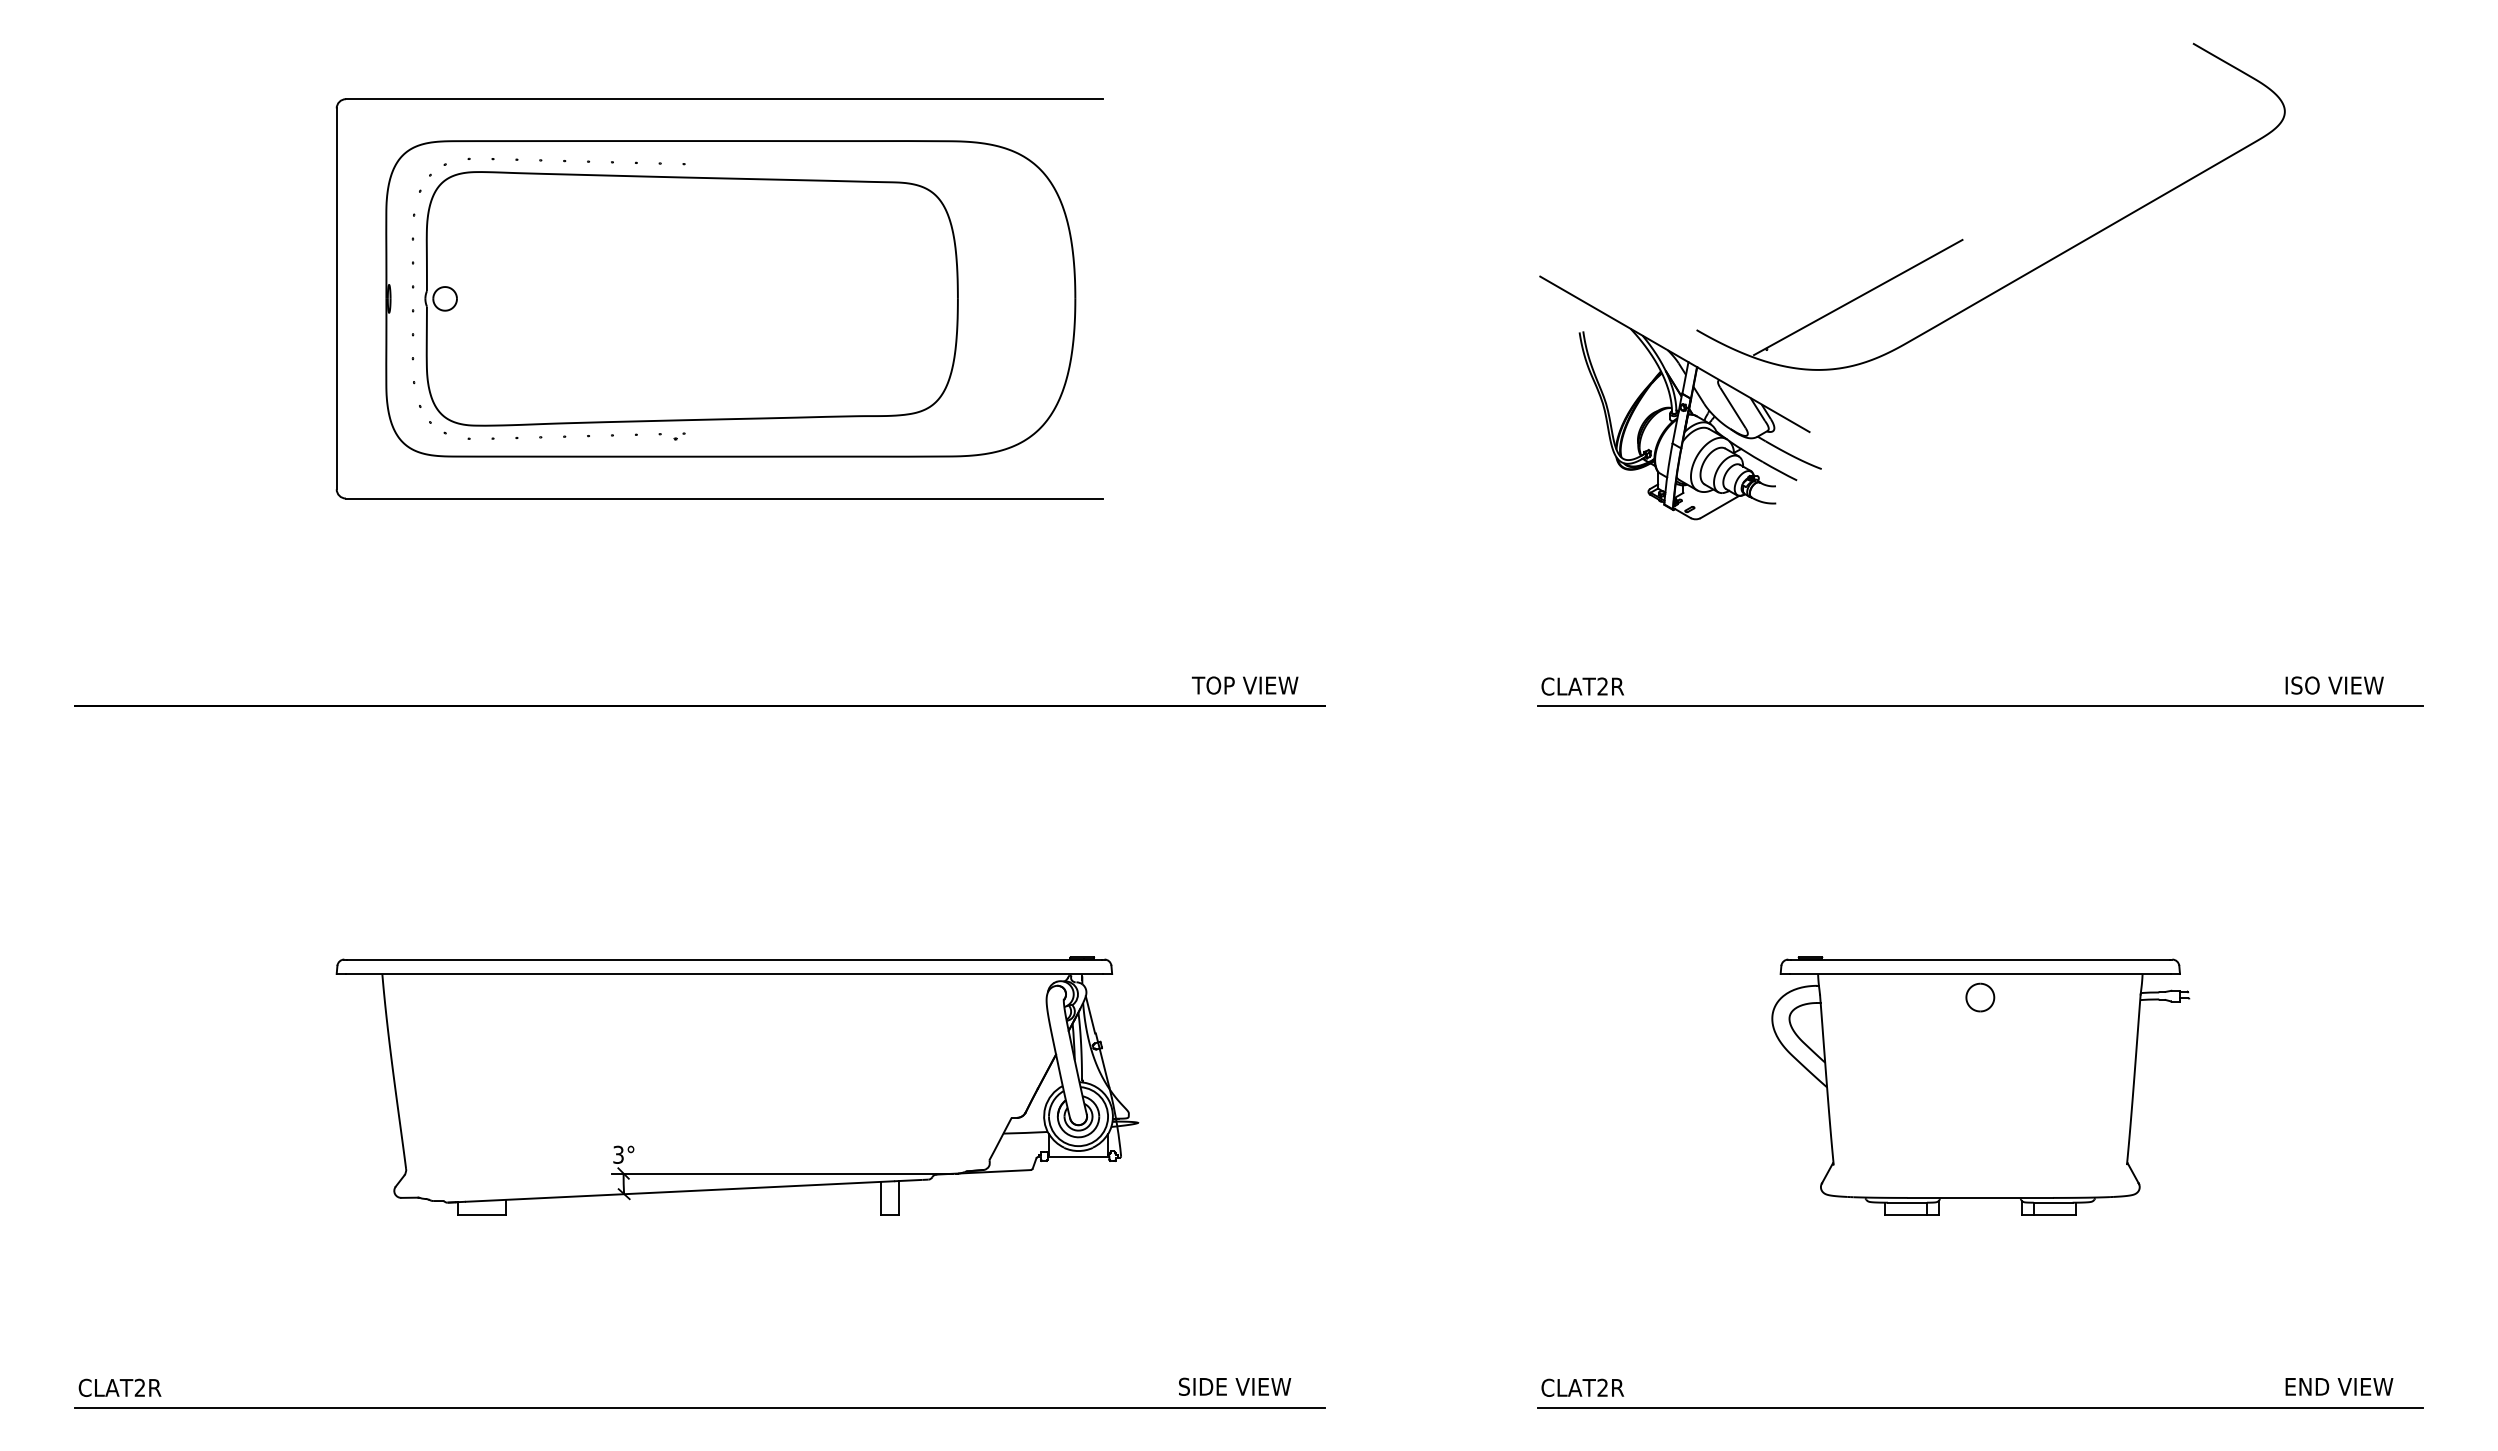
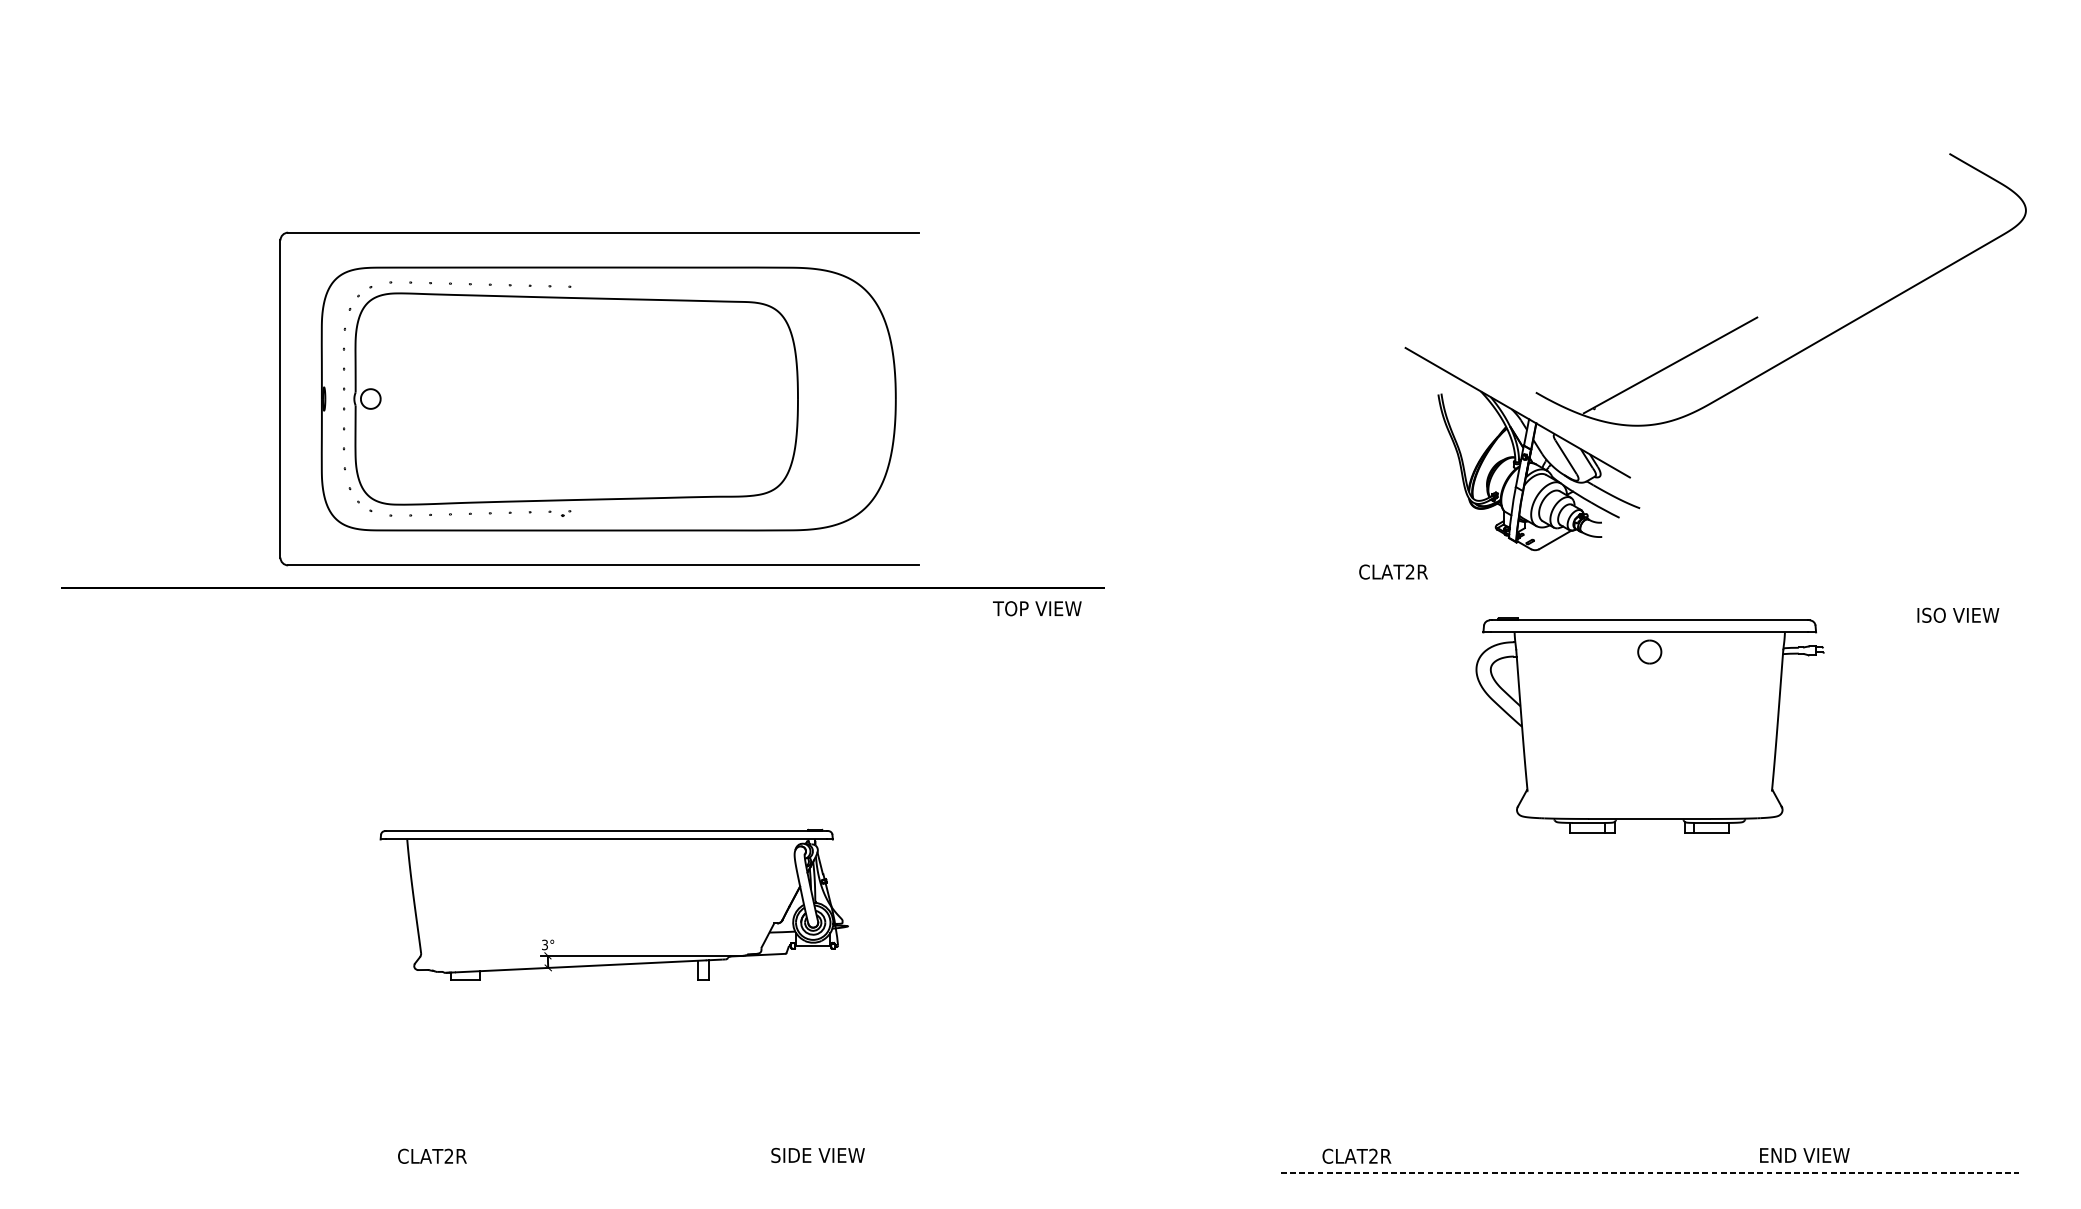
part: (1907, 271) -> (1711, 343), moved
part: (719, 298) -> (599, 398), moved
text: (1244, 685) -> (1036, 608), moved
text: (2334, 685) -> (1958, 615), moved
text: (1582, 686) -> (1393, 572), moved
line: (1980, 706) -> (1649, 588), removed
part: (737, 1085) -> (614, 904), size x0.7
part: (1980, 1085) -> (1649, 725), moved
text: (1235, 1386) -> (818, 1155), moved
text: (2339, 1386) -> (1804, 1155), moved
text: (119, 1387) -> (431, 1156), moved
text: (1582, 1387) -> (1356, 1156), moved
line: (699, 1407) -> (582, 1172), removed
line: (1980, 1407) -> (1649, 1172), solid -> dashed

